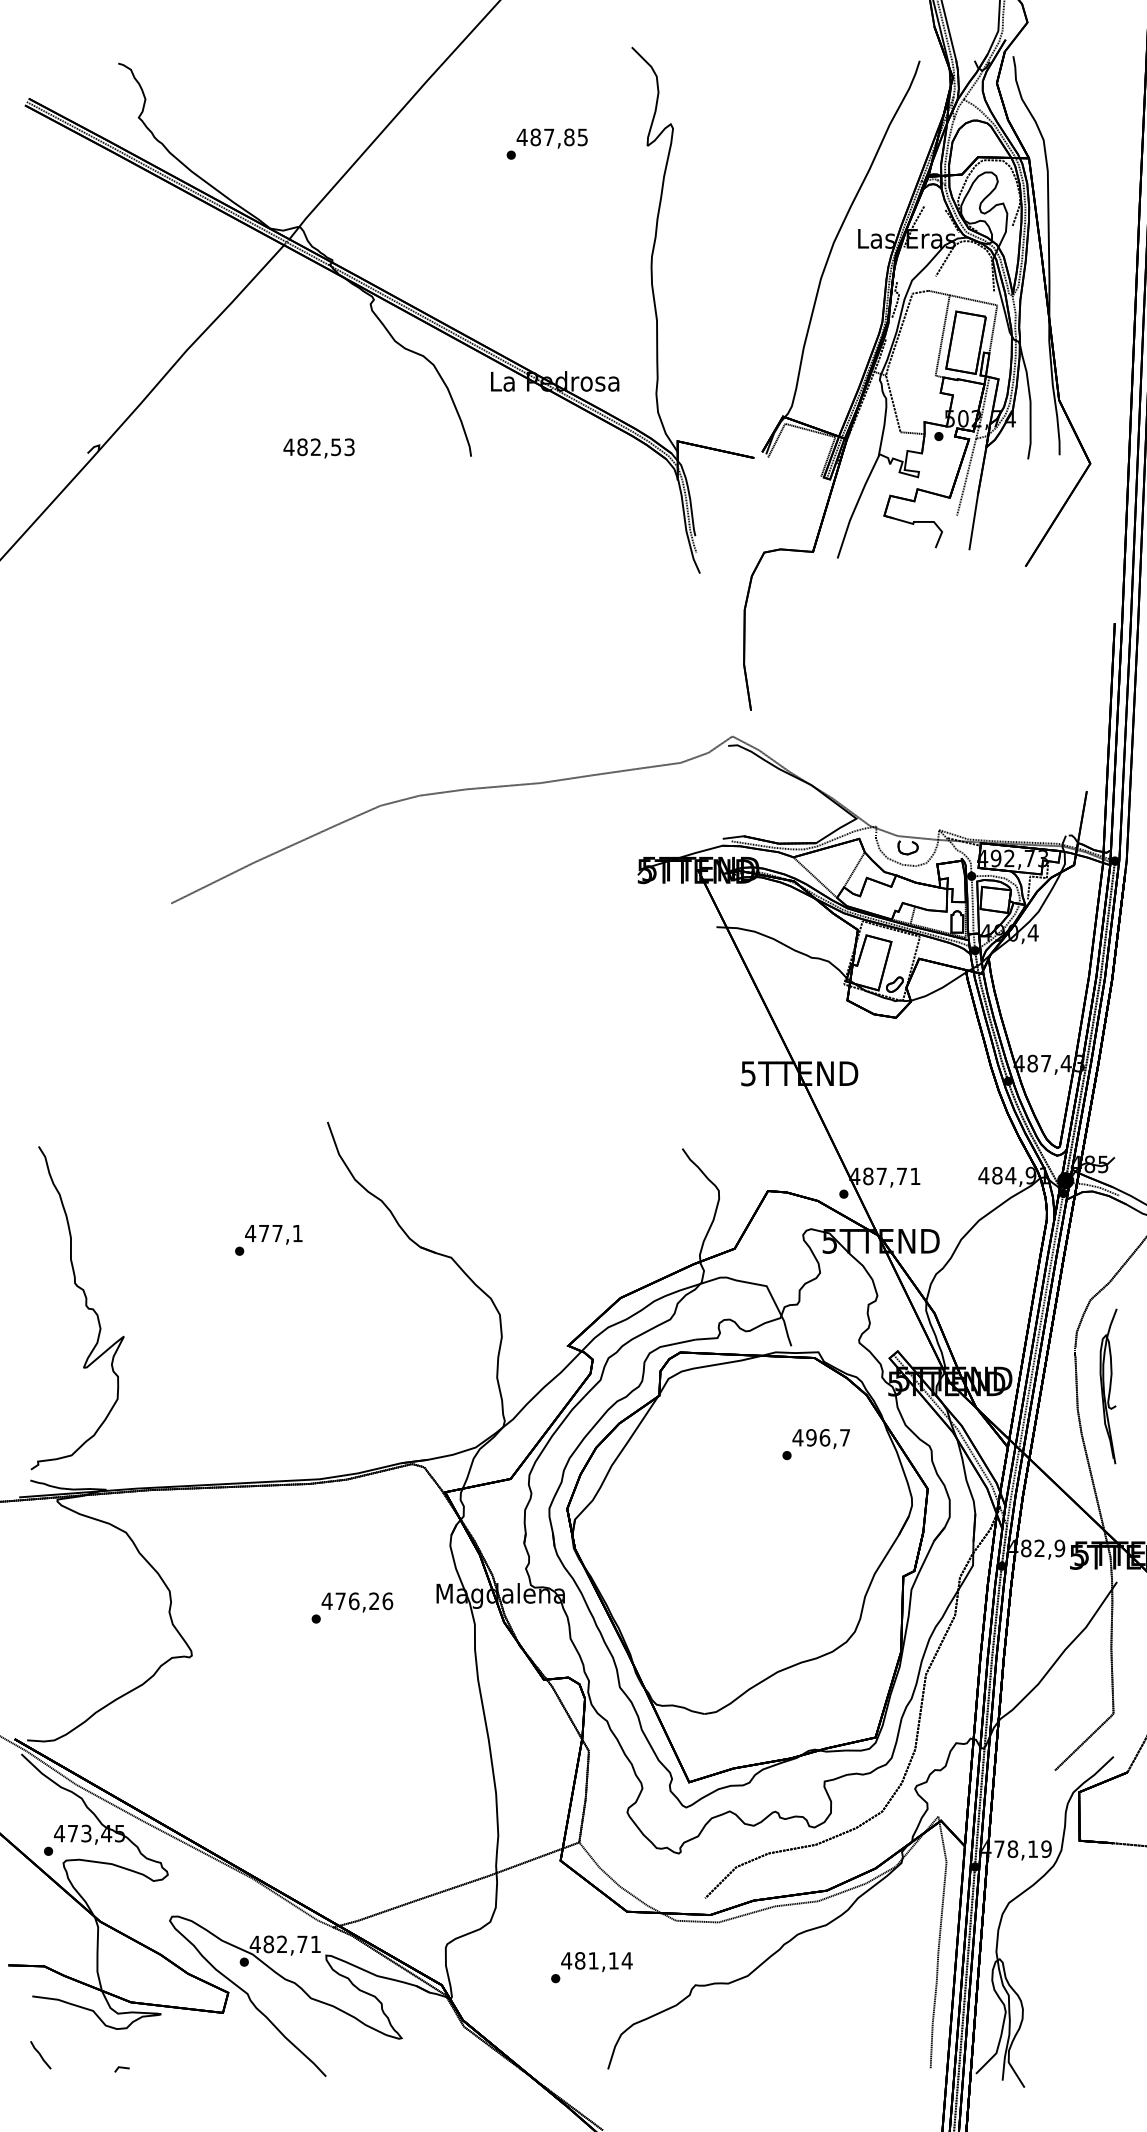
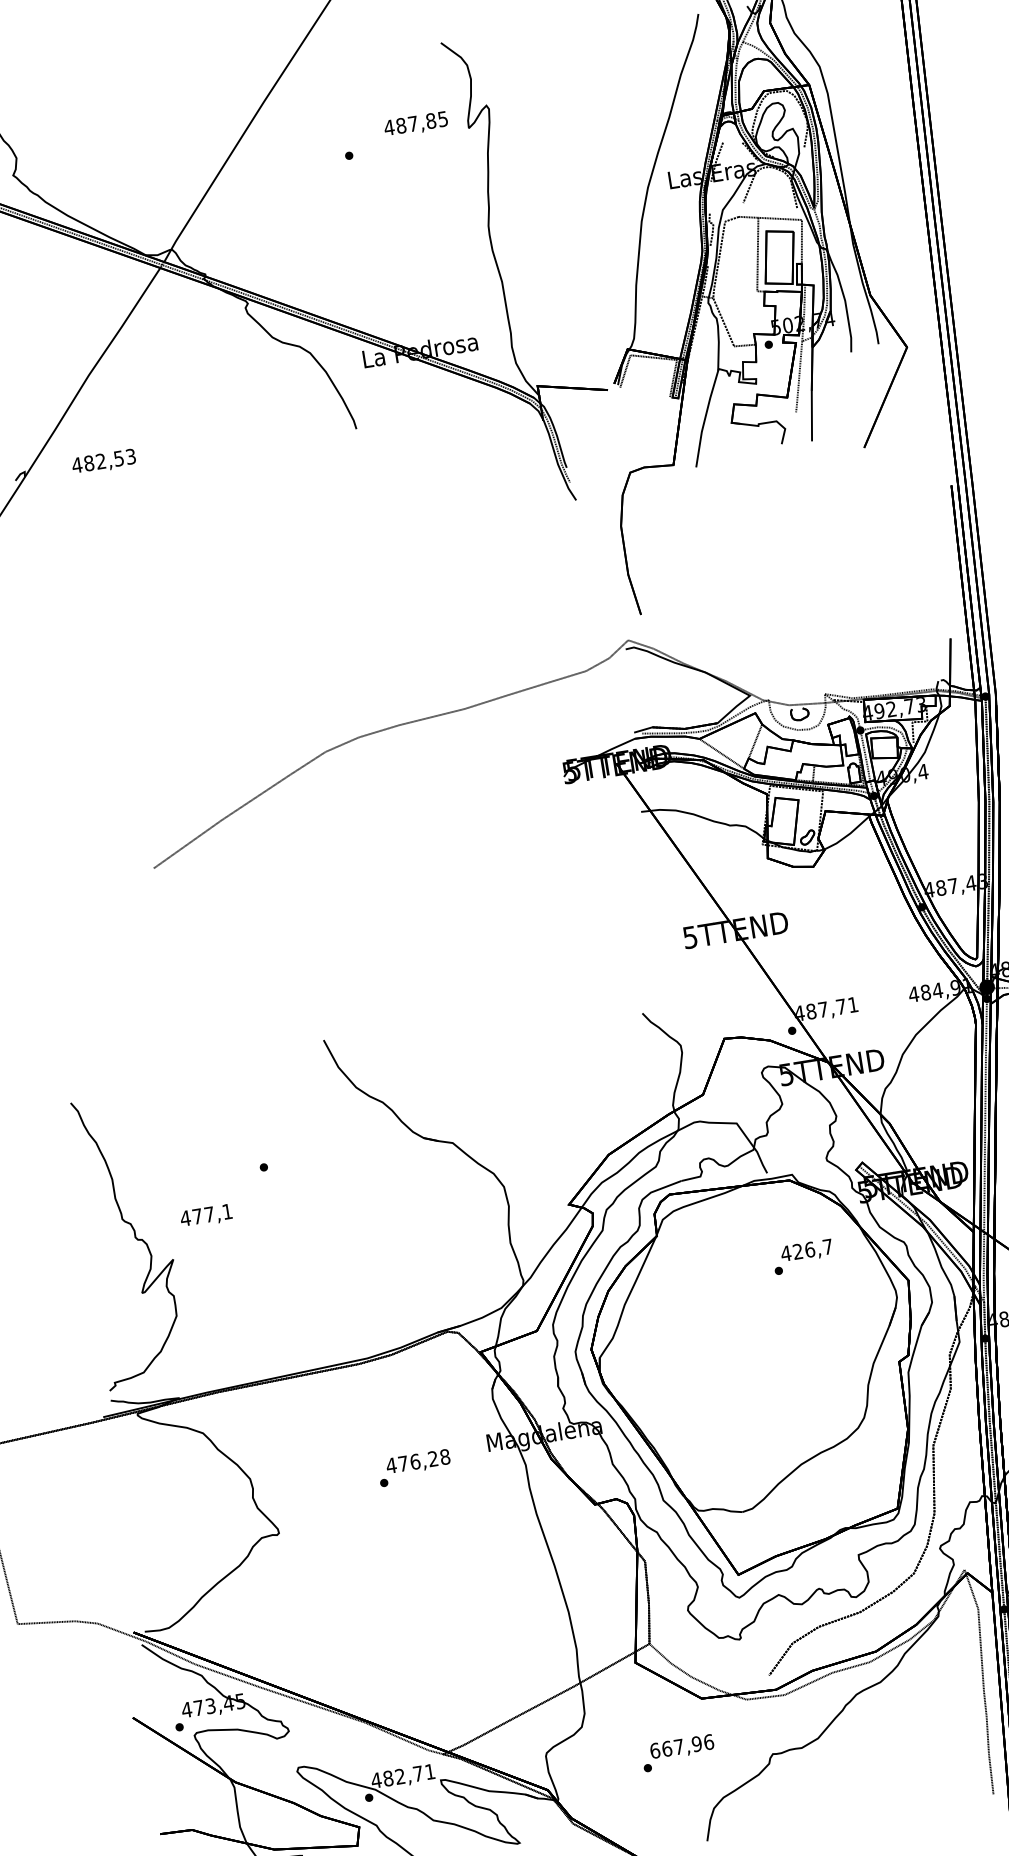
text: (551, 138) -> (415, 124), moved
text: (318, 448) -> (103, 462), moved
text: (273, 1234) -> (206, 1216), moved
text: (811, 1437) -> (798, 1251), 496,7 -> 426,7
text: (387, 1600) -> (444, 1456), 476,26 -> 476,28
text: (596, 1960) -> (681, 1746), 481,14 -> 667,96

